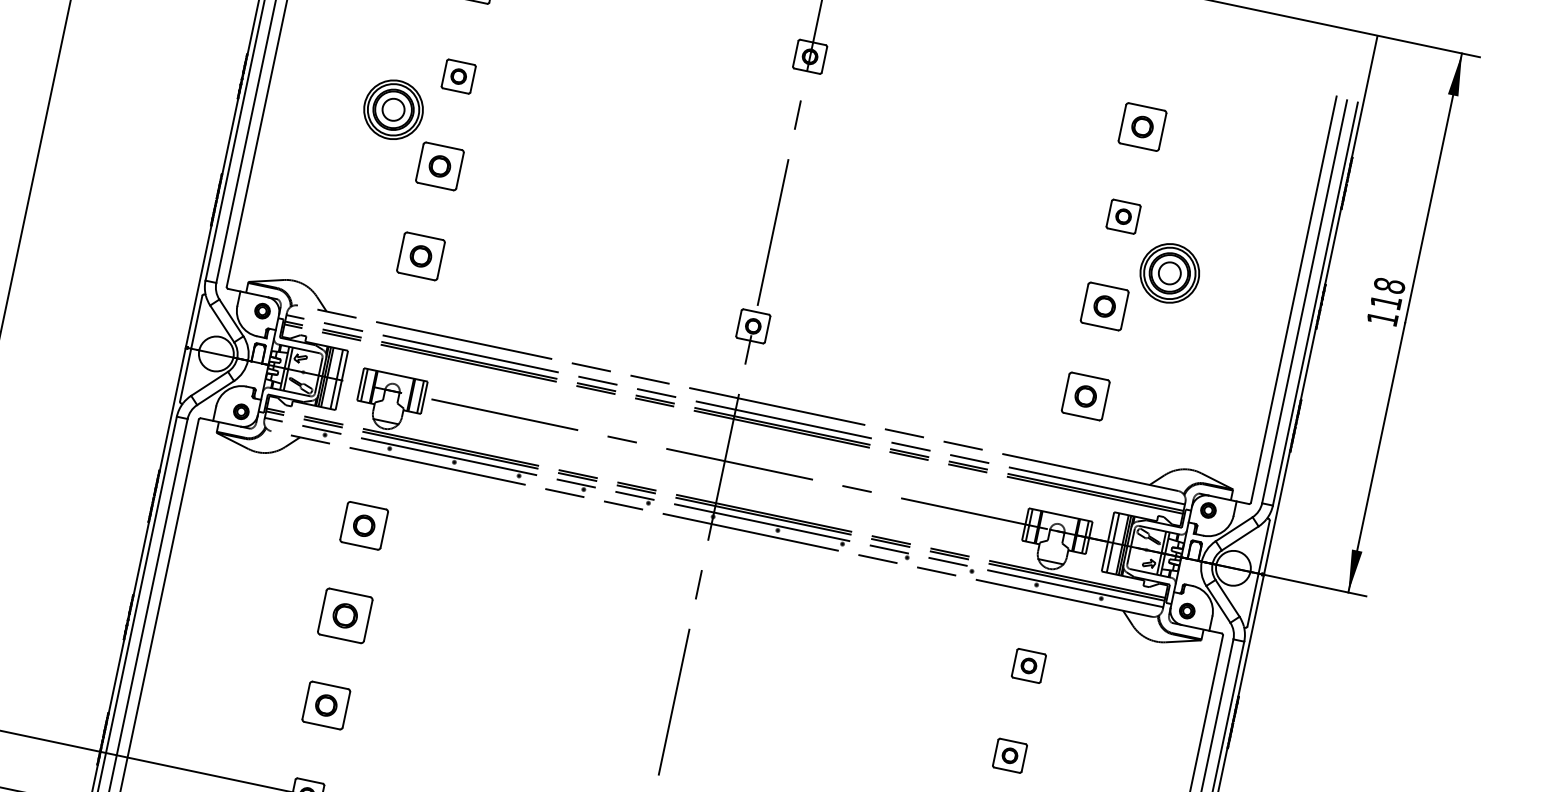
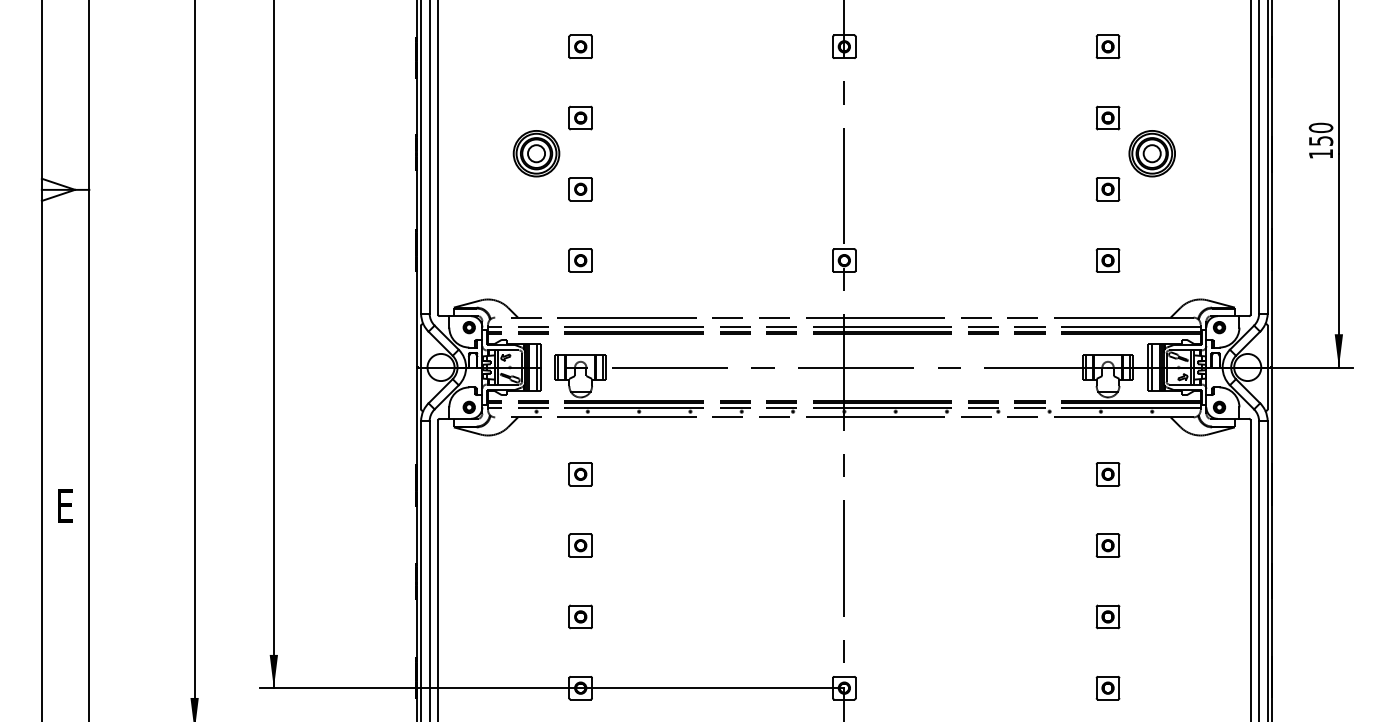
part: (1141, 126) -> (1107, 46), size x0.71
part: (439, 166) -> (580, 189), size x0.71
part: (420, 256) -> (580, 260), size x0.71
text: (1388, 292) -> (1321, 133), 118 -> 150
part: (1103, 306) -> (1107, 189), size x0.71
part: (1085, 396) -> (1107, 260), size x0.71
part: (363, 525) -> (580, 474), size x0.71
part: (344, 615) -> (580, 545), size x0.62
part: (326, 704) -> (580, 616), size x0.71

